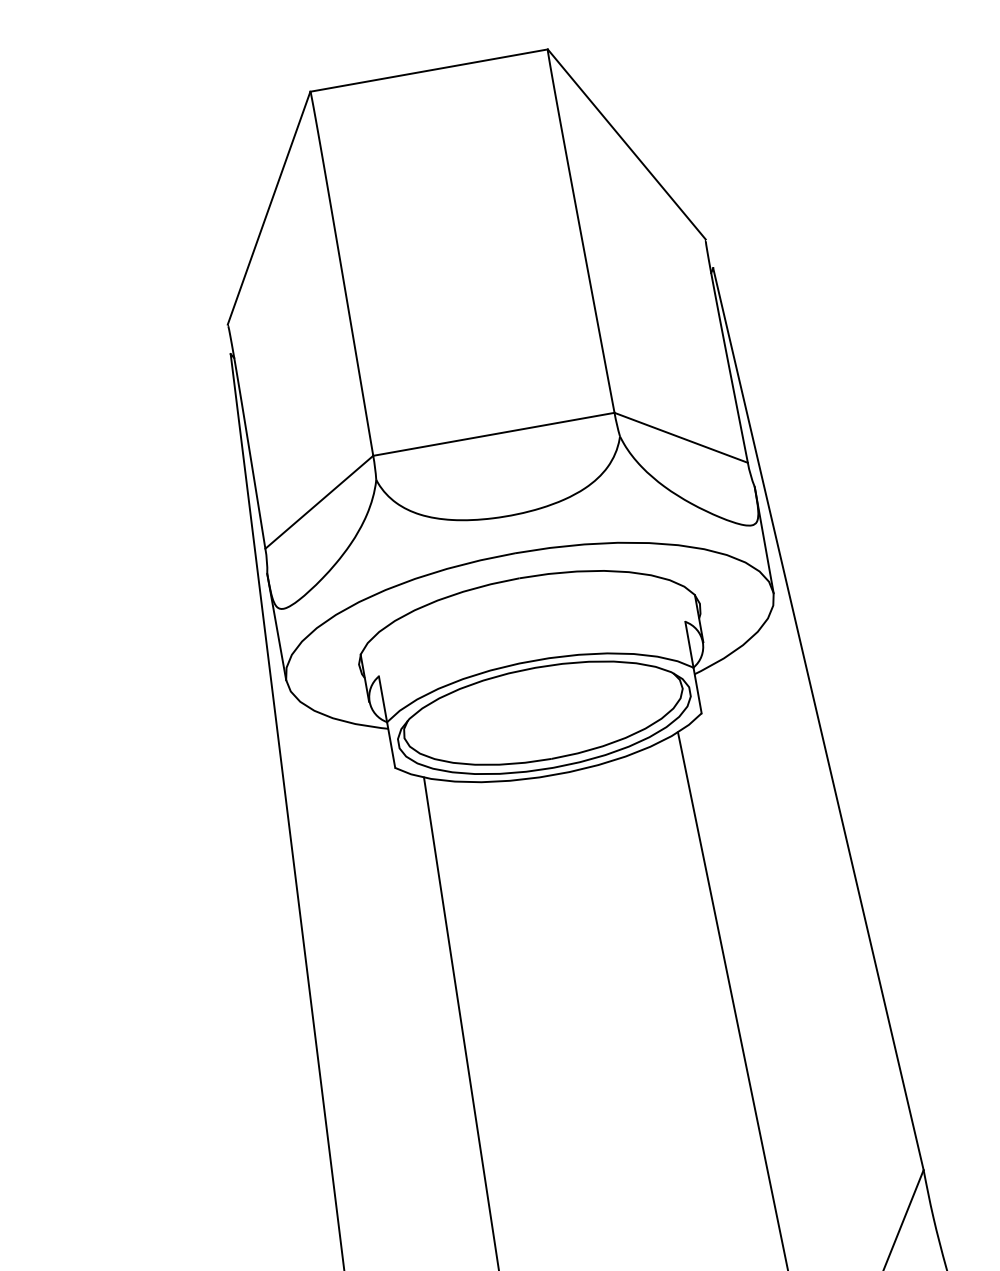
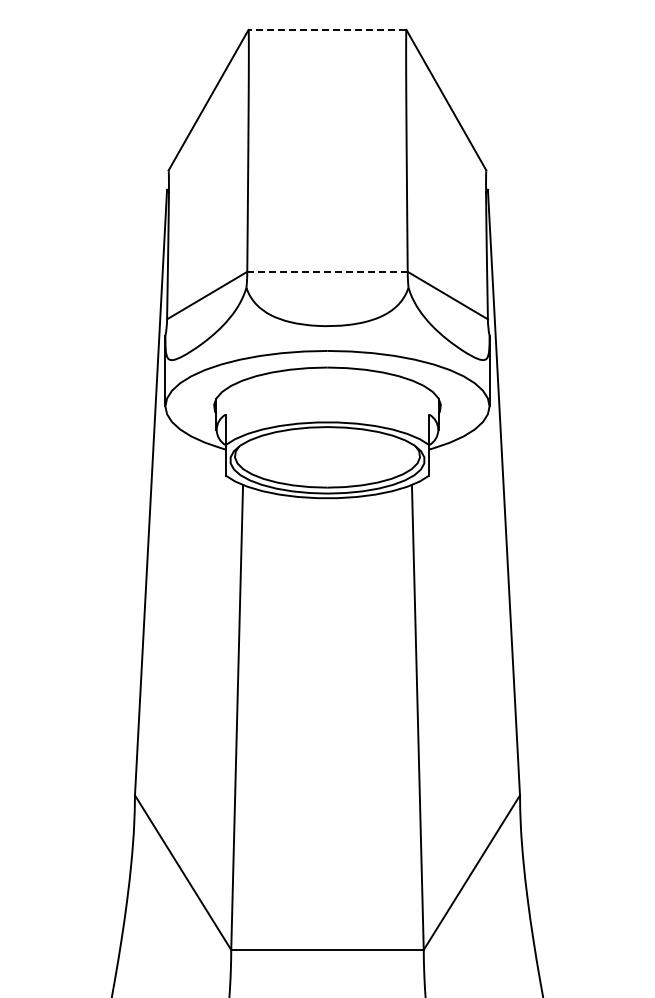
line: (428, 69) -> (327, 29), solid -> dashed
line: (495, 433) -> (328, 271), solid -> dashed

